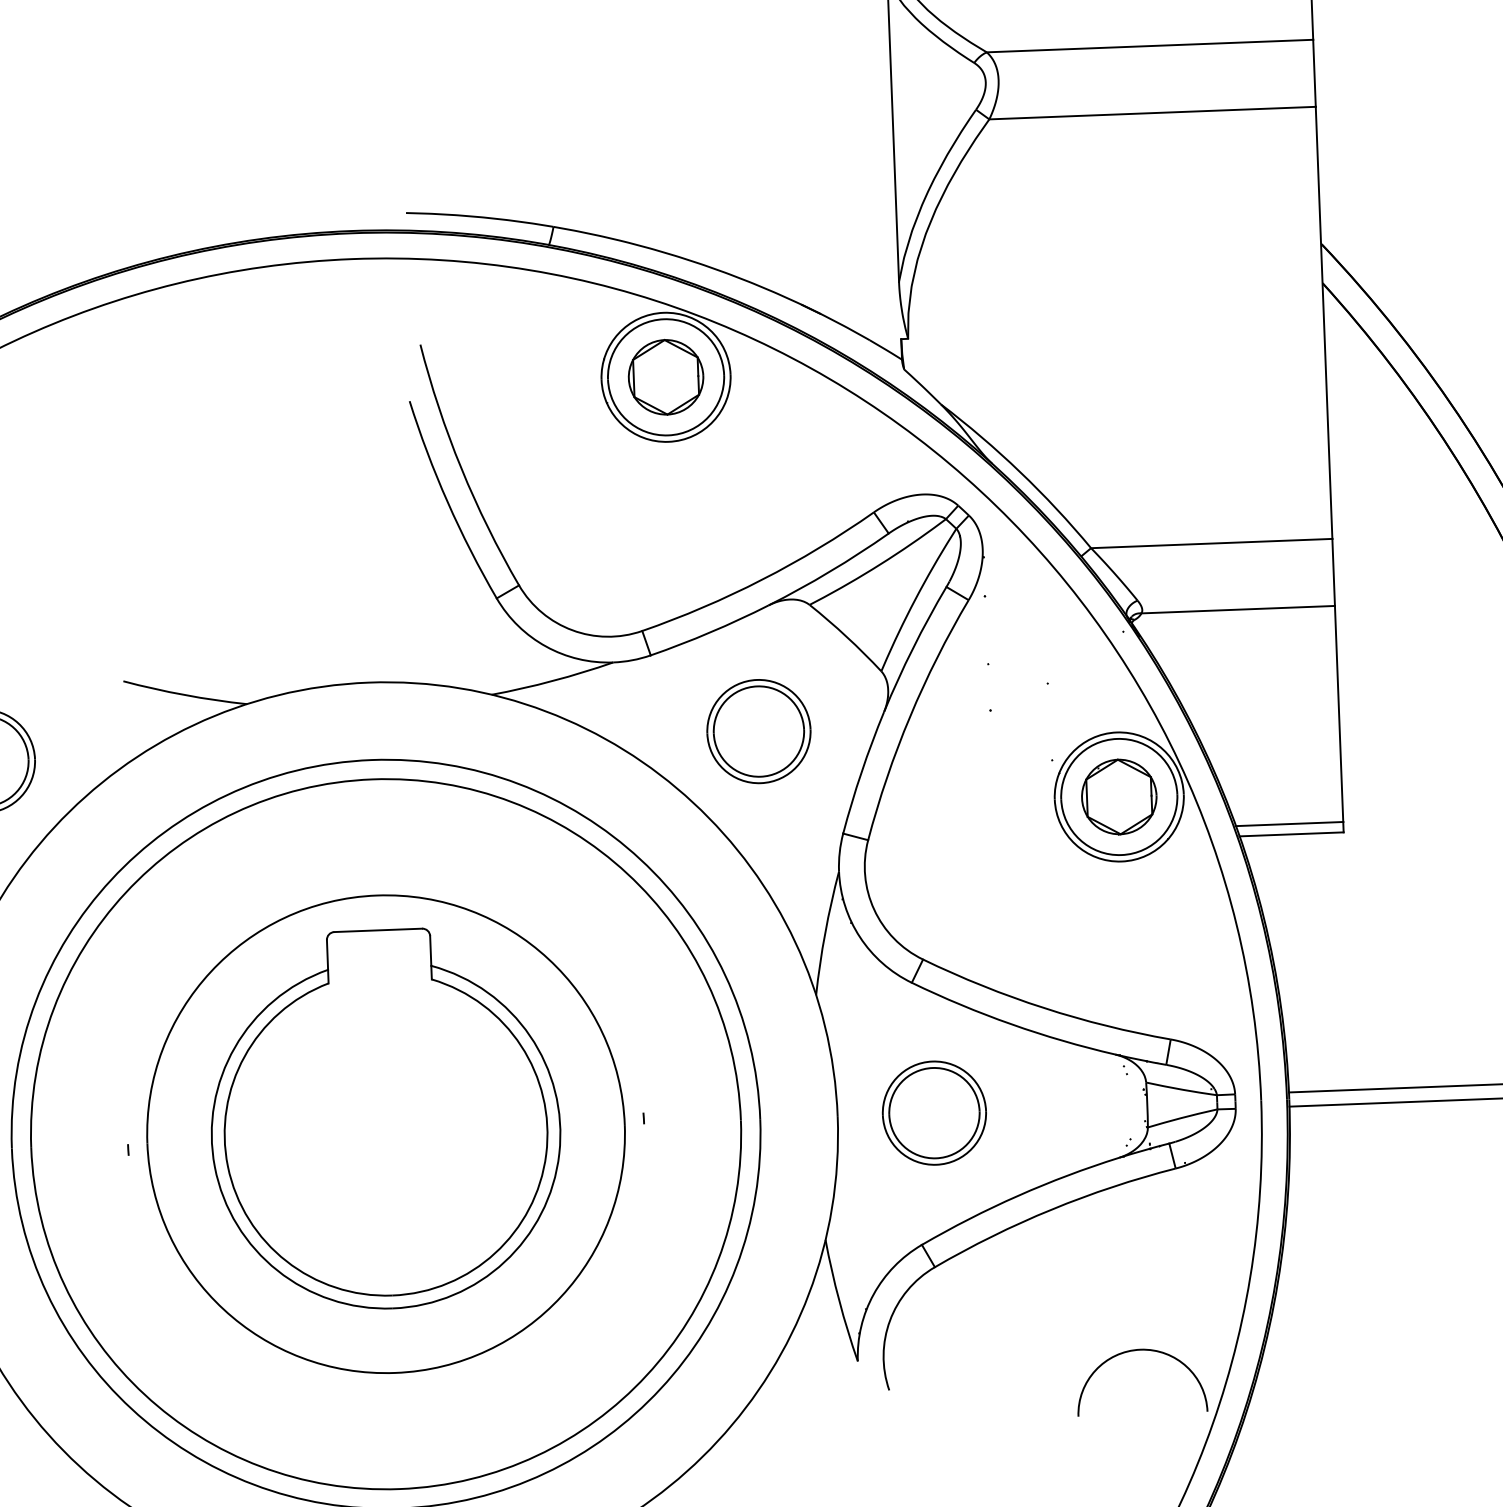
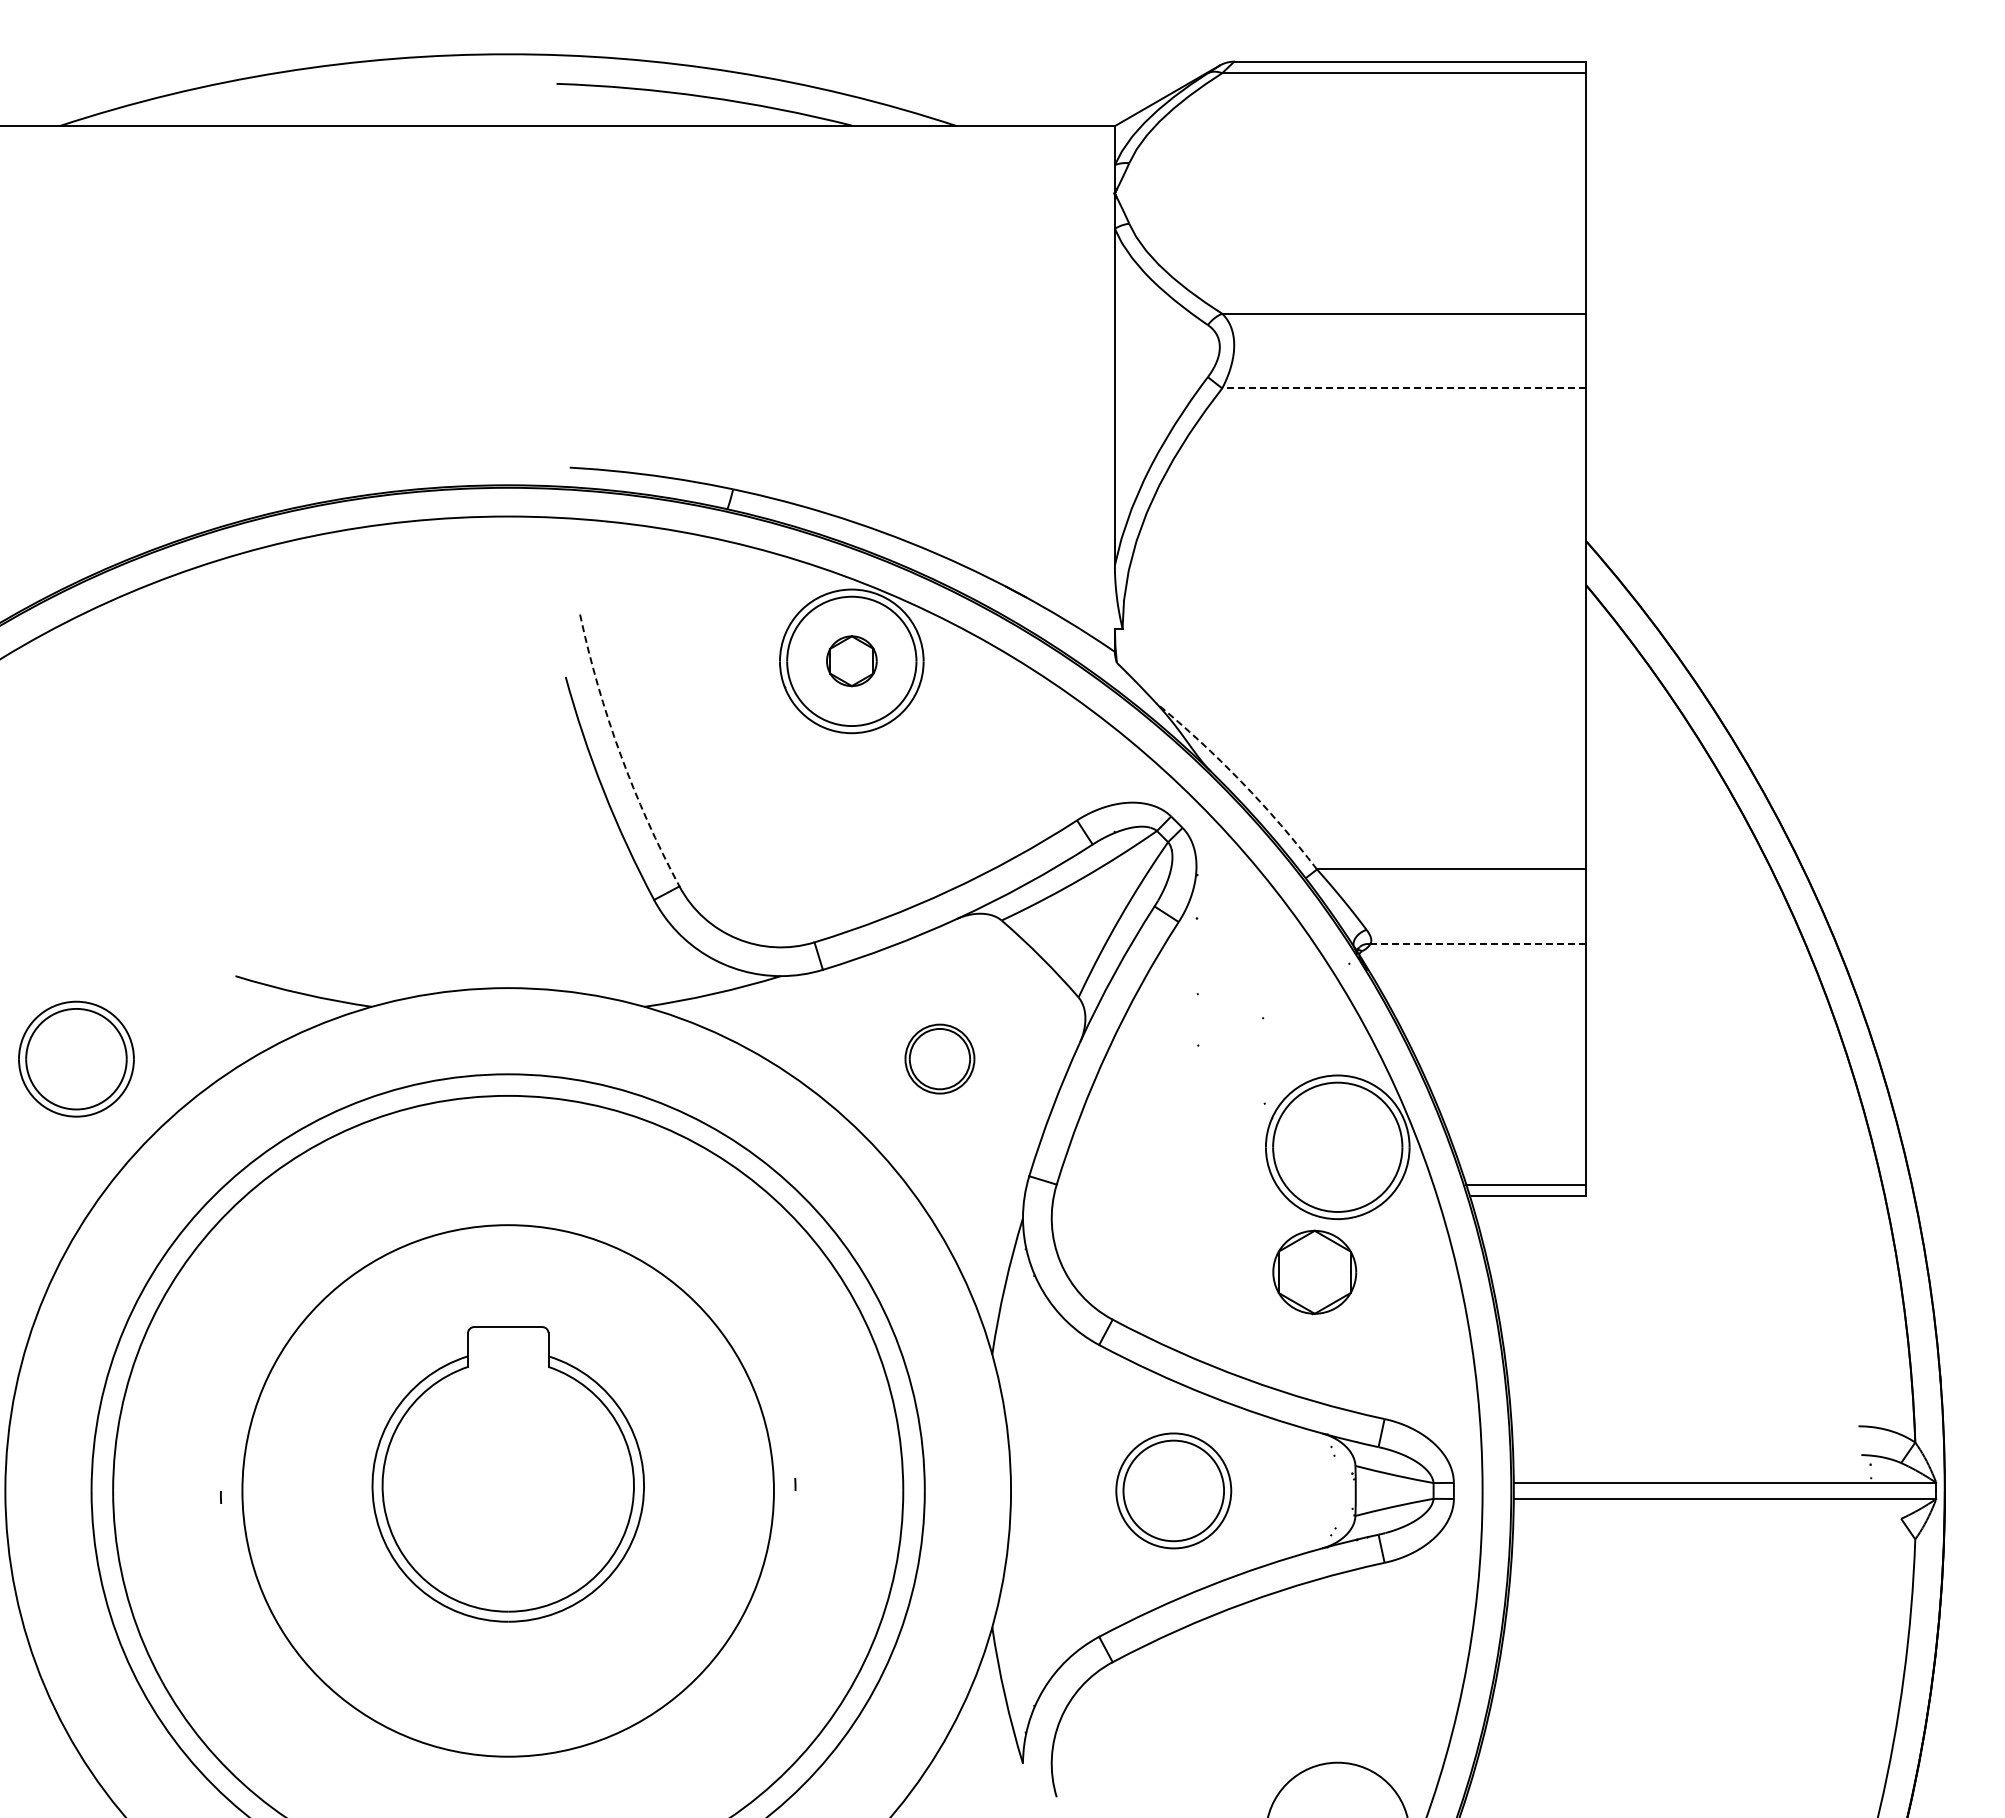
line: (1152, 113) -> (1403, 388), solid -> dashed
part: (665, 376) -> (851, 660), size x0.6
arc: (461, 468) -> (620, 753), solid -> dashed
arc: (1020, 471) -> (1241, 781), solid -> dashed
line: (1237, 610) -> (1477, 944), solid -> dashed
part: (758, 730) -> (939, 1058), size x0.6
part: (1119, 797) -> (1314, 1272), moved
part: (934, 1112) -> (1173, 1490), moved
part: (385, 1119) -> (508, 1474), size x0.7

